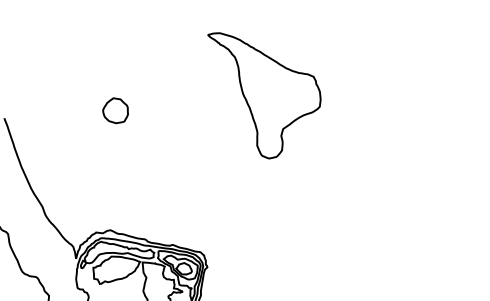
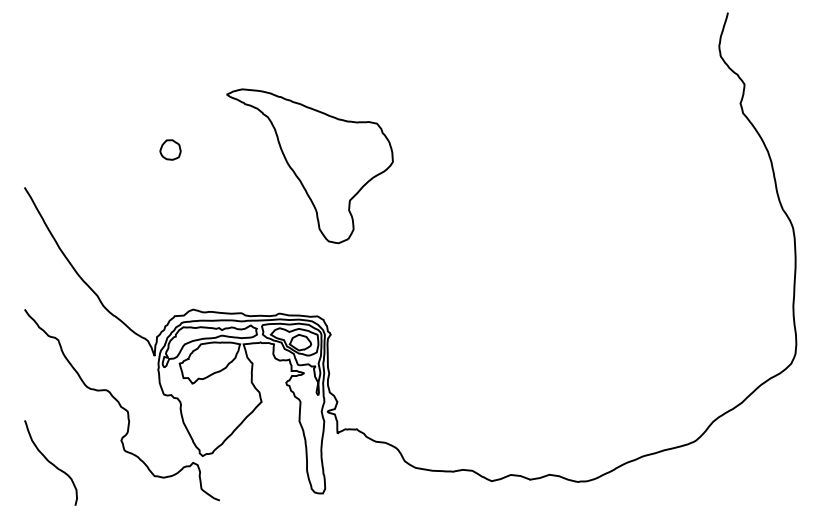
part: (258, 98) -> (309, 166), moved
part: (115, 110) -> (170, 149), size x0.6

